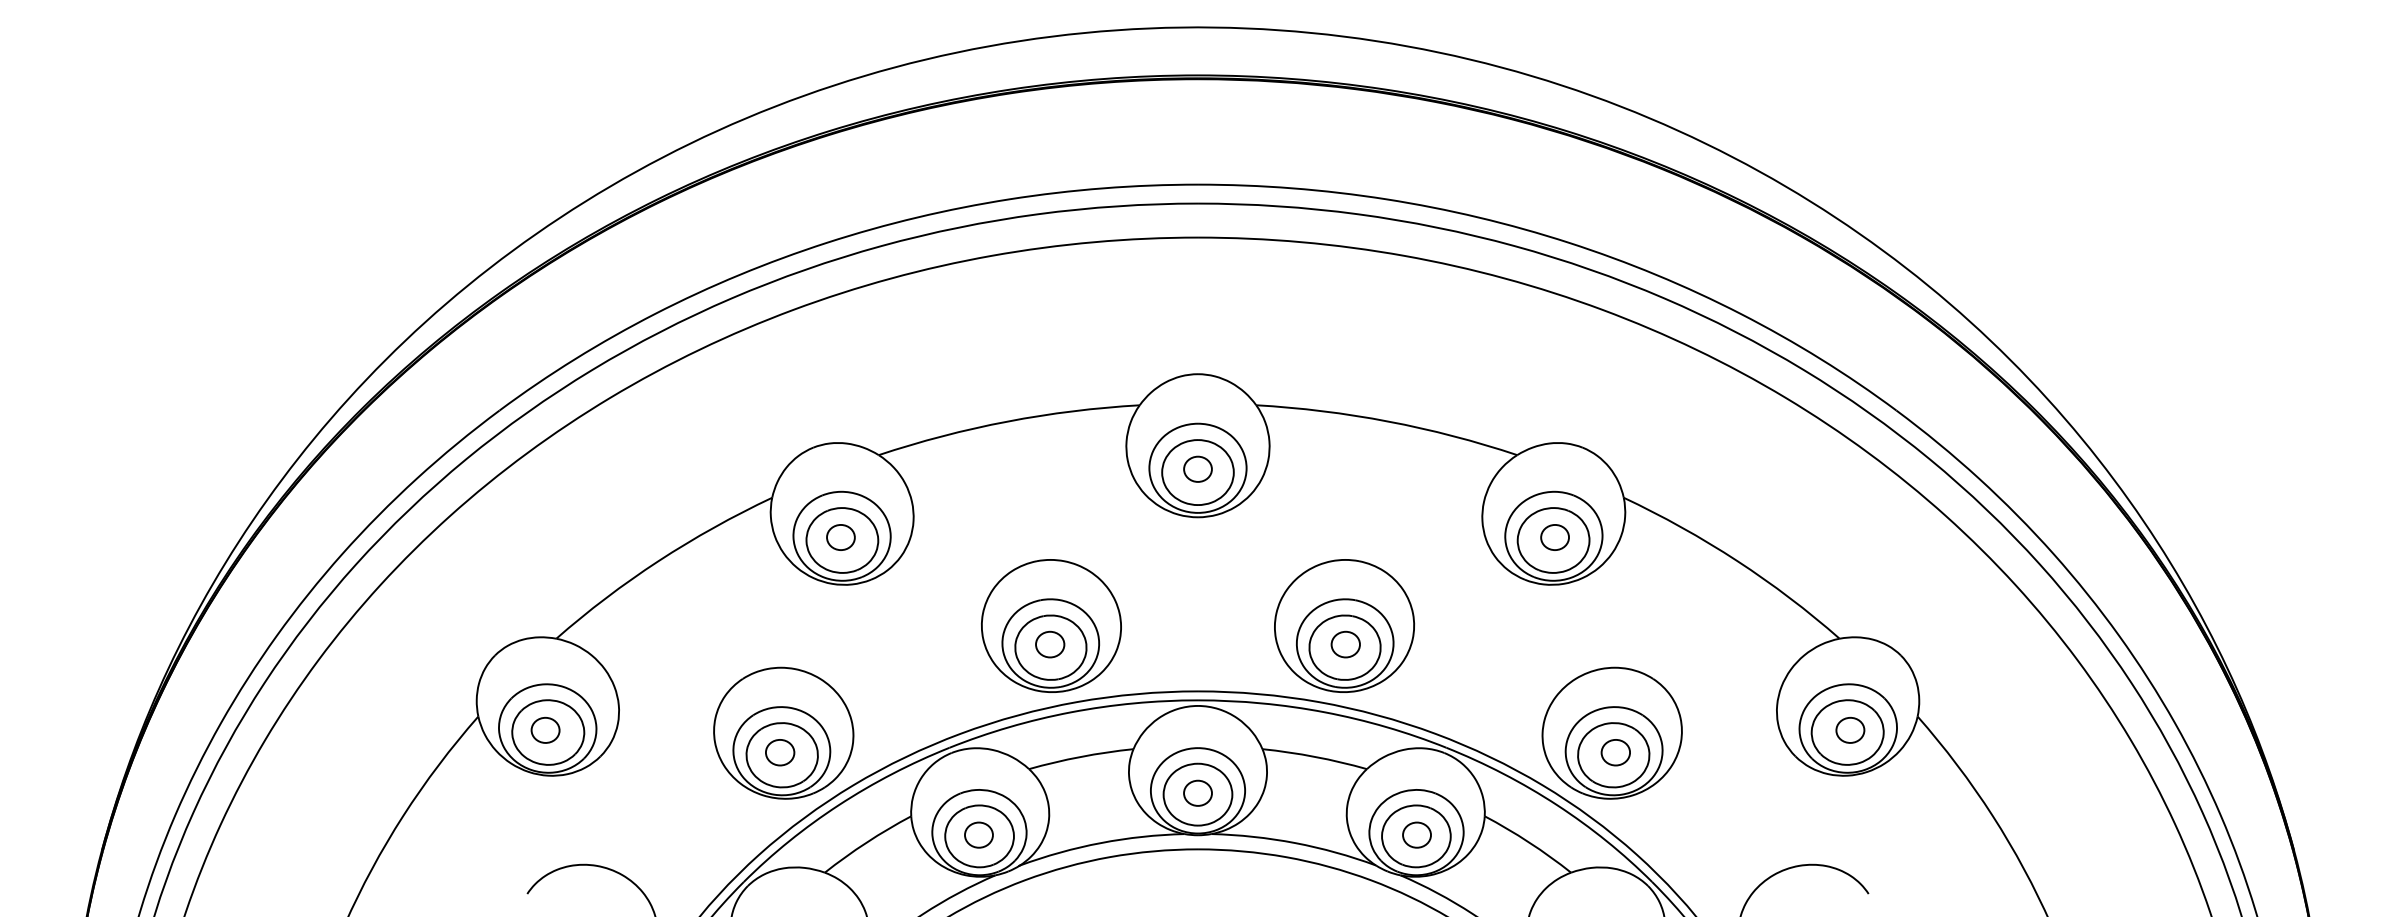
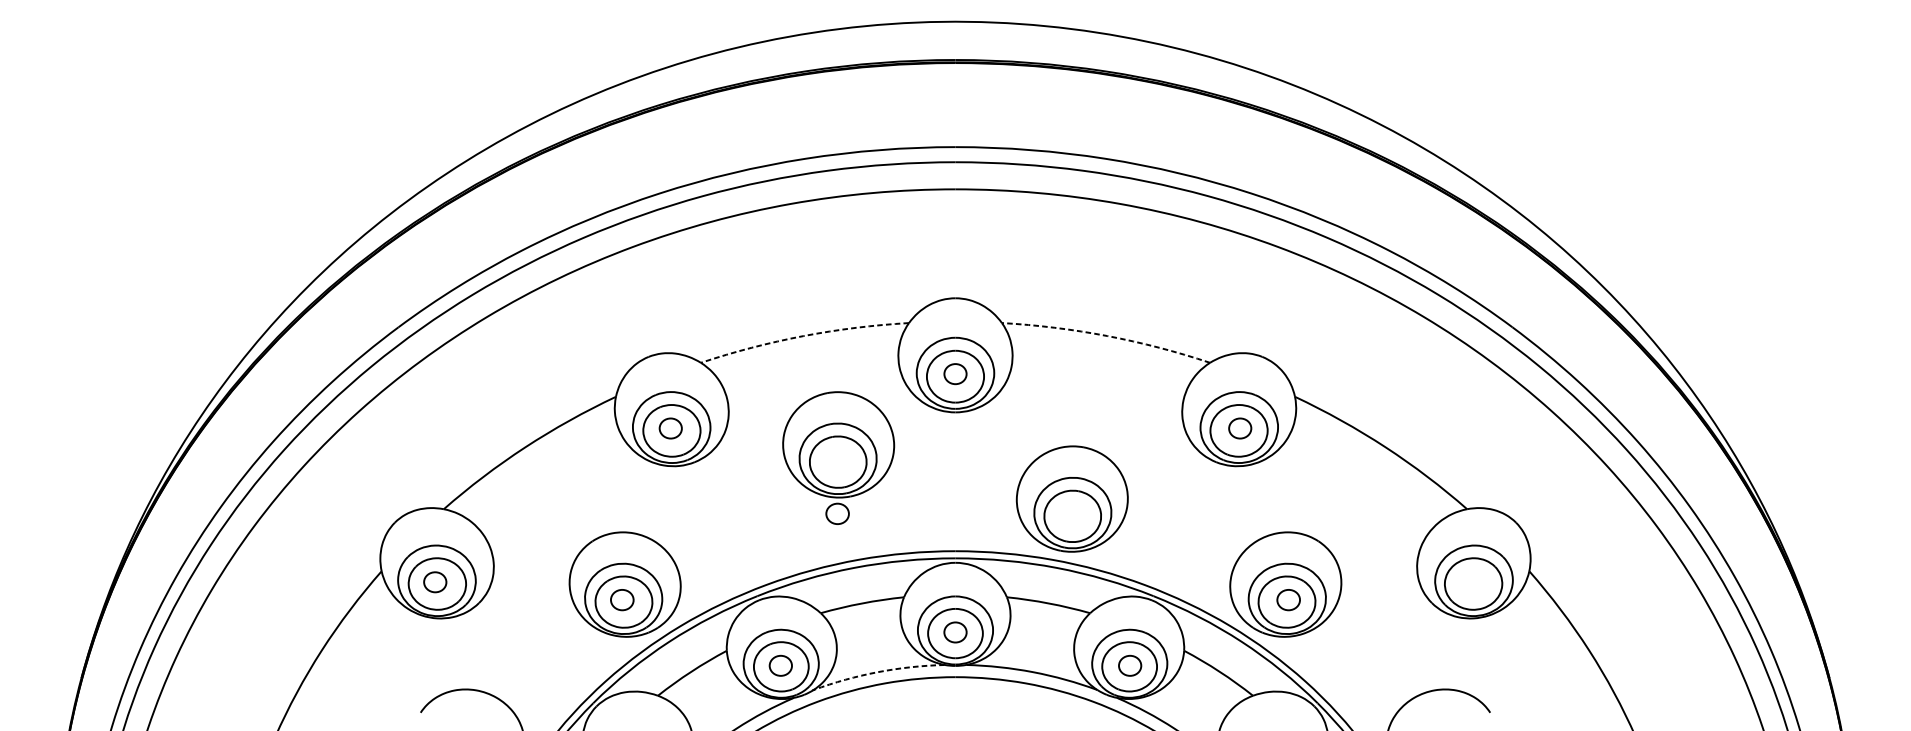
arc: (1007, 421) -> (803, 335), solid -> dashed
arc: (1388, 421) -> (1107, 335), solid -> dashed
part: (1051, 625) -> (838, 444), moved
part: (1345, 644) -> (1073, 513), removed
part: (1850, 729) -> (1475, 581), removed
arc: (1100, 843) -> (877, 672), solid -> dashed

